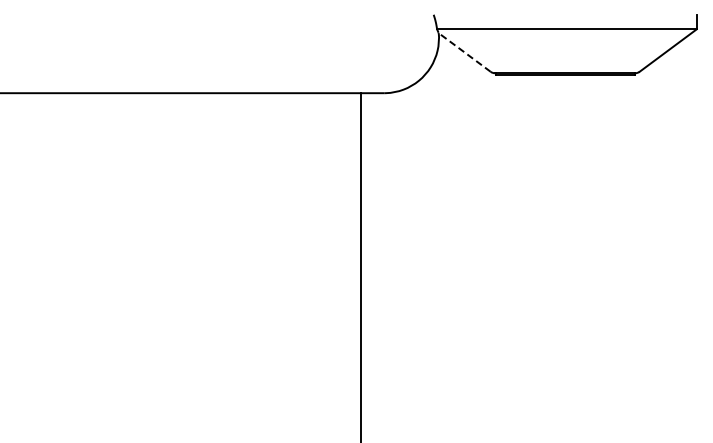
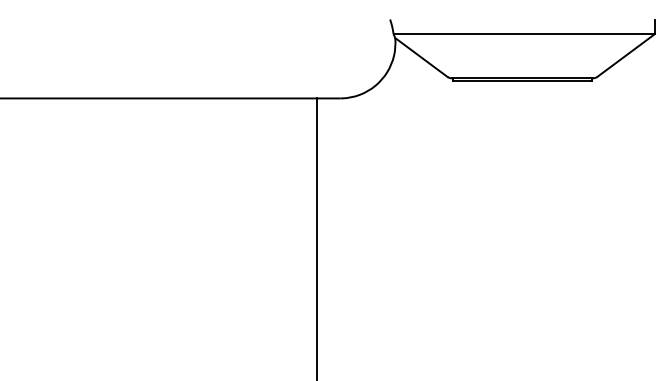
line: (464, 52) -> (421, 57), dashed -> solid

